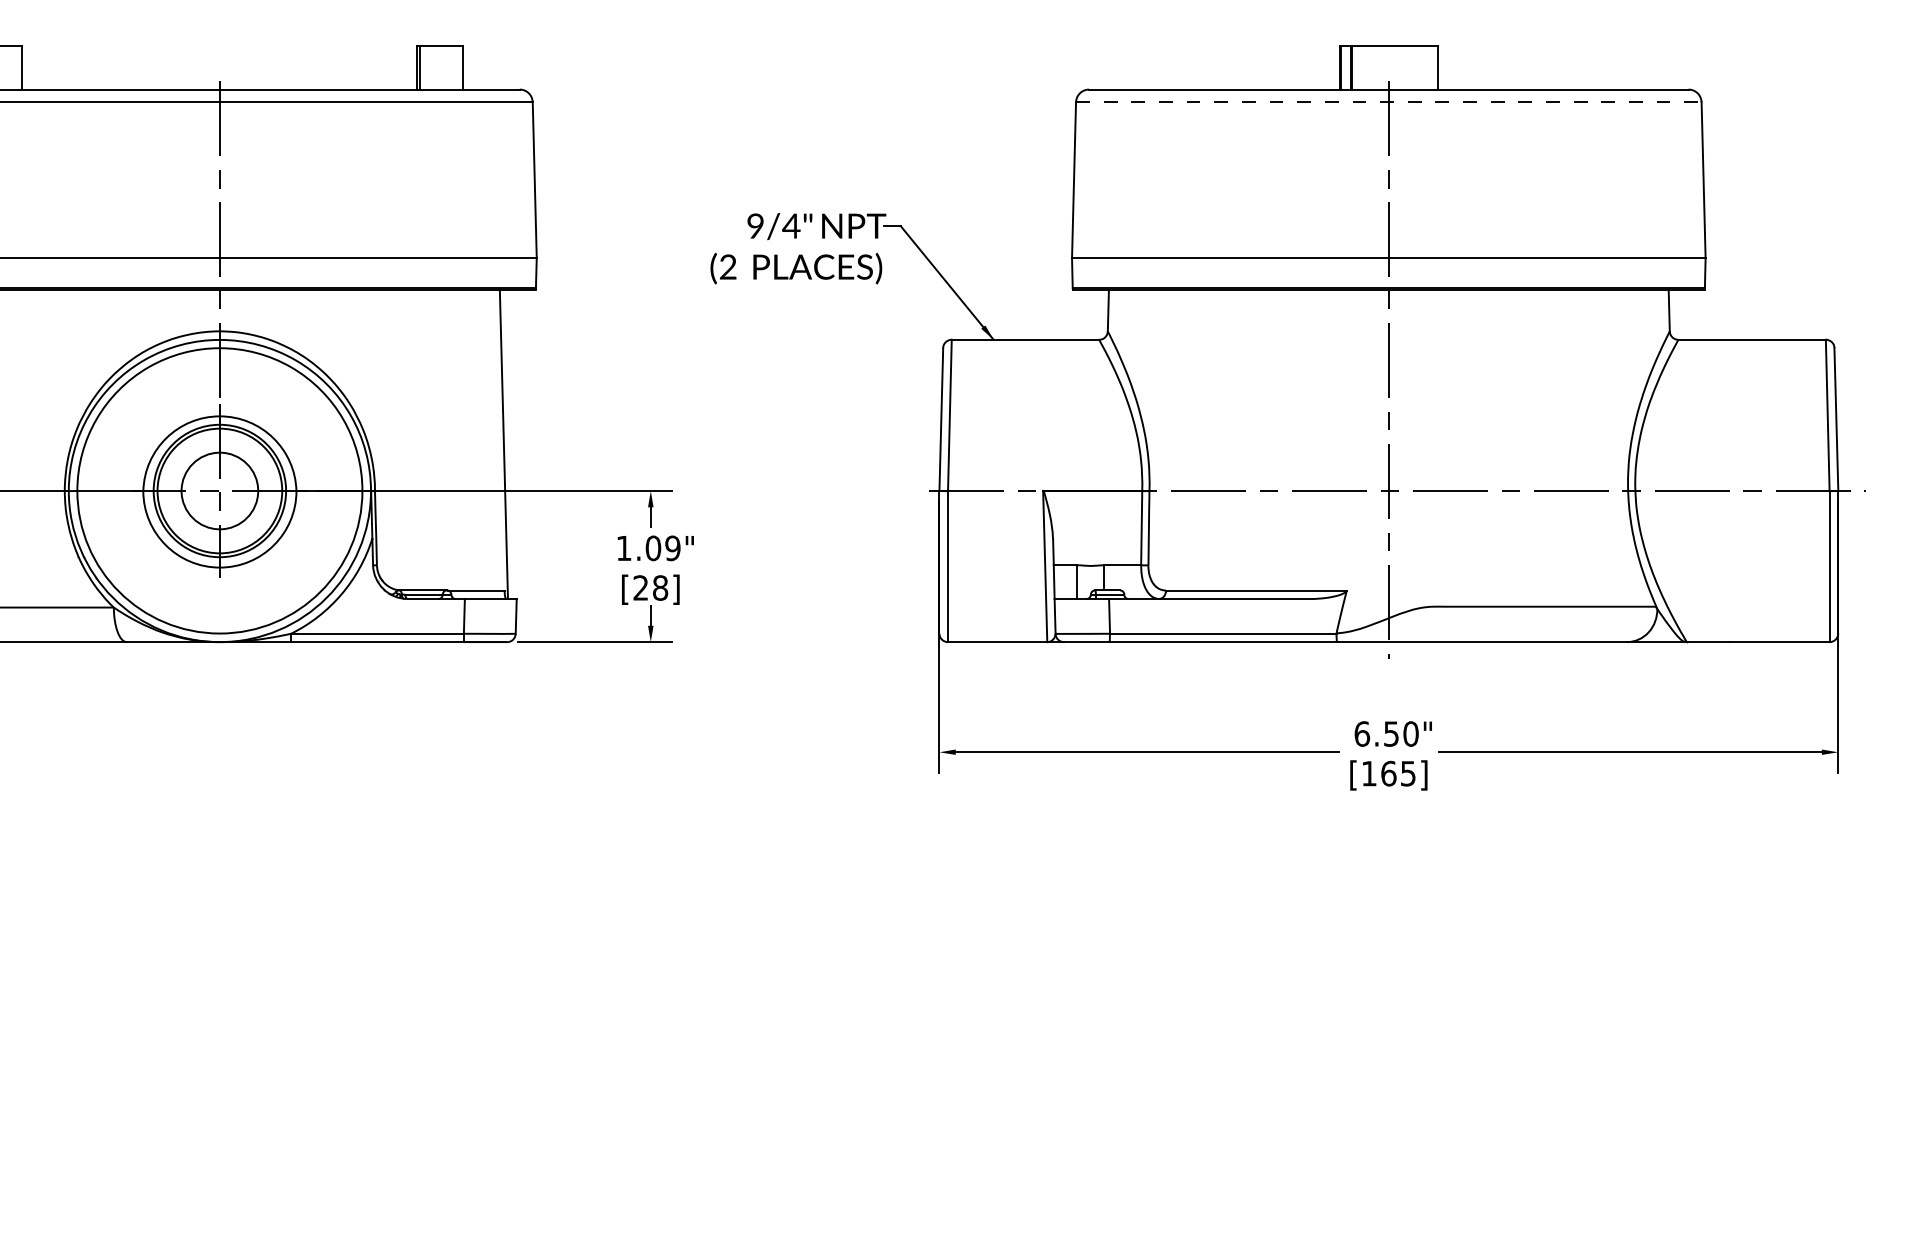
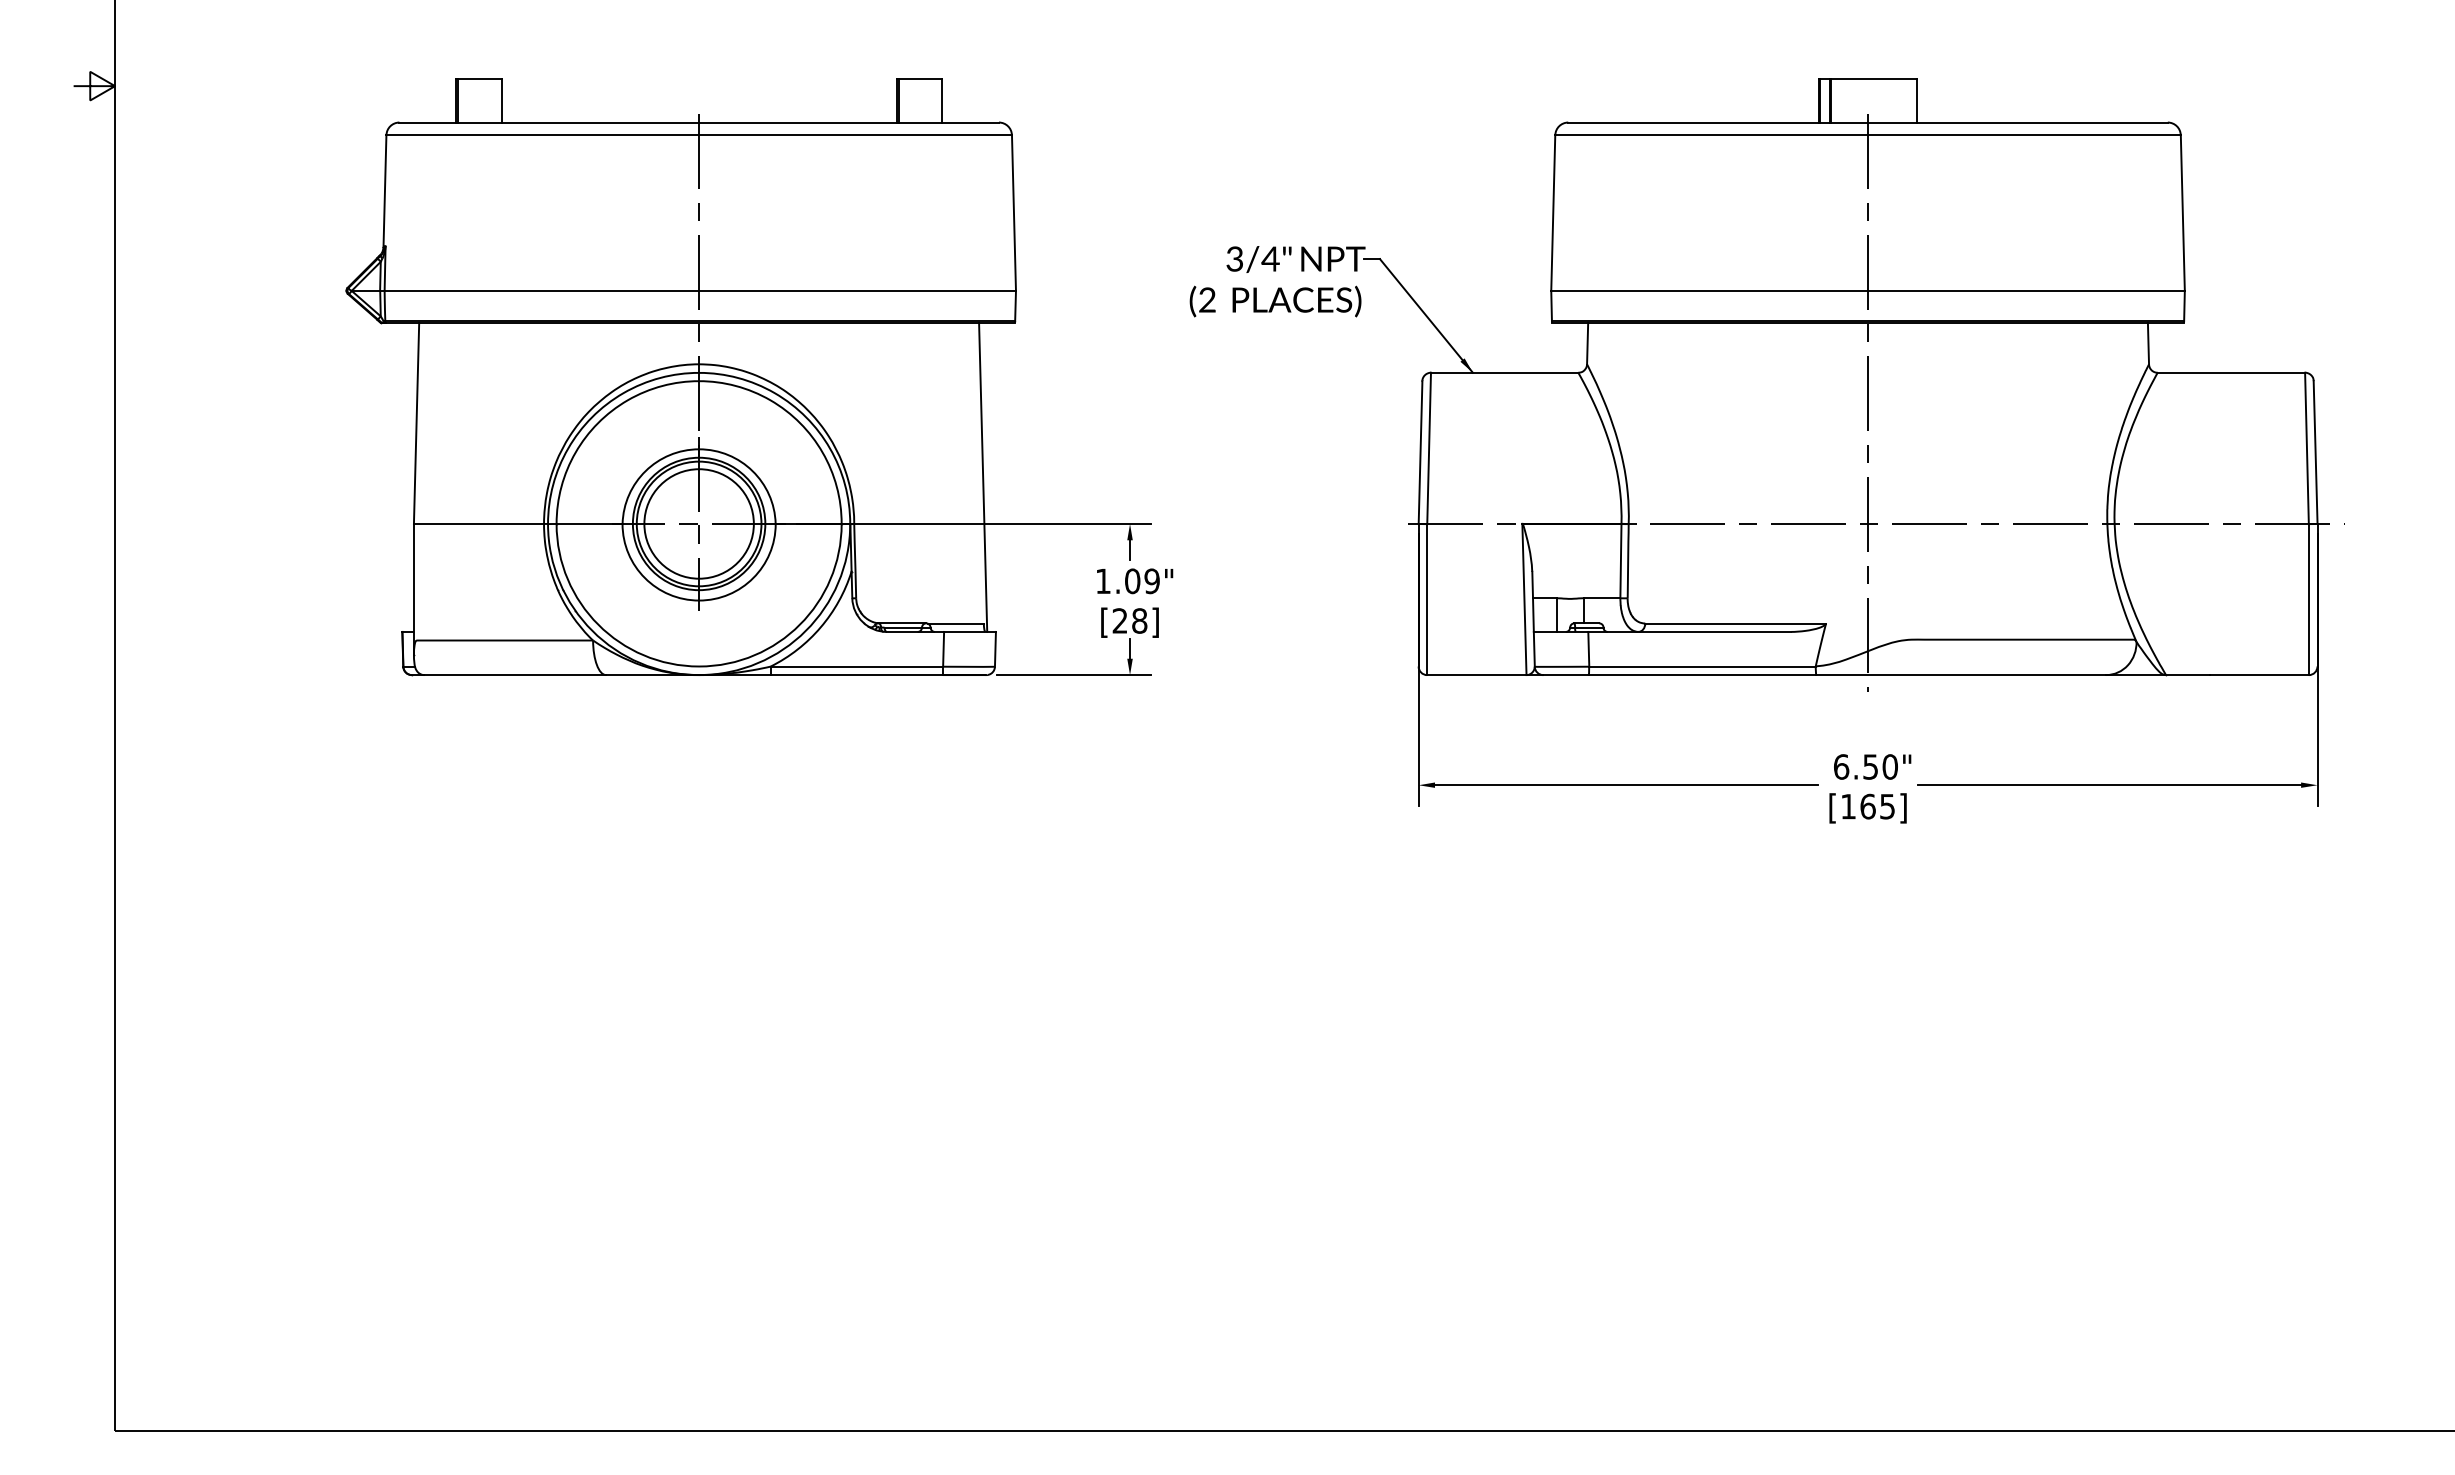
line: (1389, 102) -> (1868, 135), dashed -> solid
text: (755, 225) -> (1234, 258), 9/4" -> 3/4"
circle: (219, 490) -> (698, 523), size x1.43

